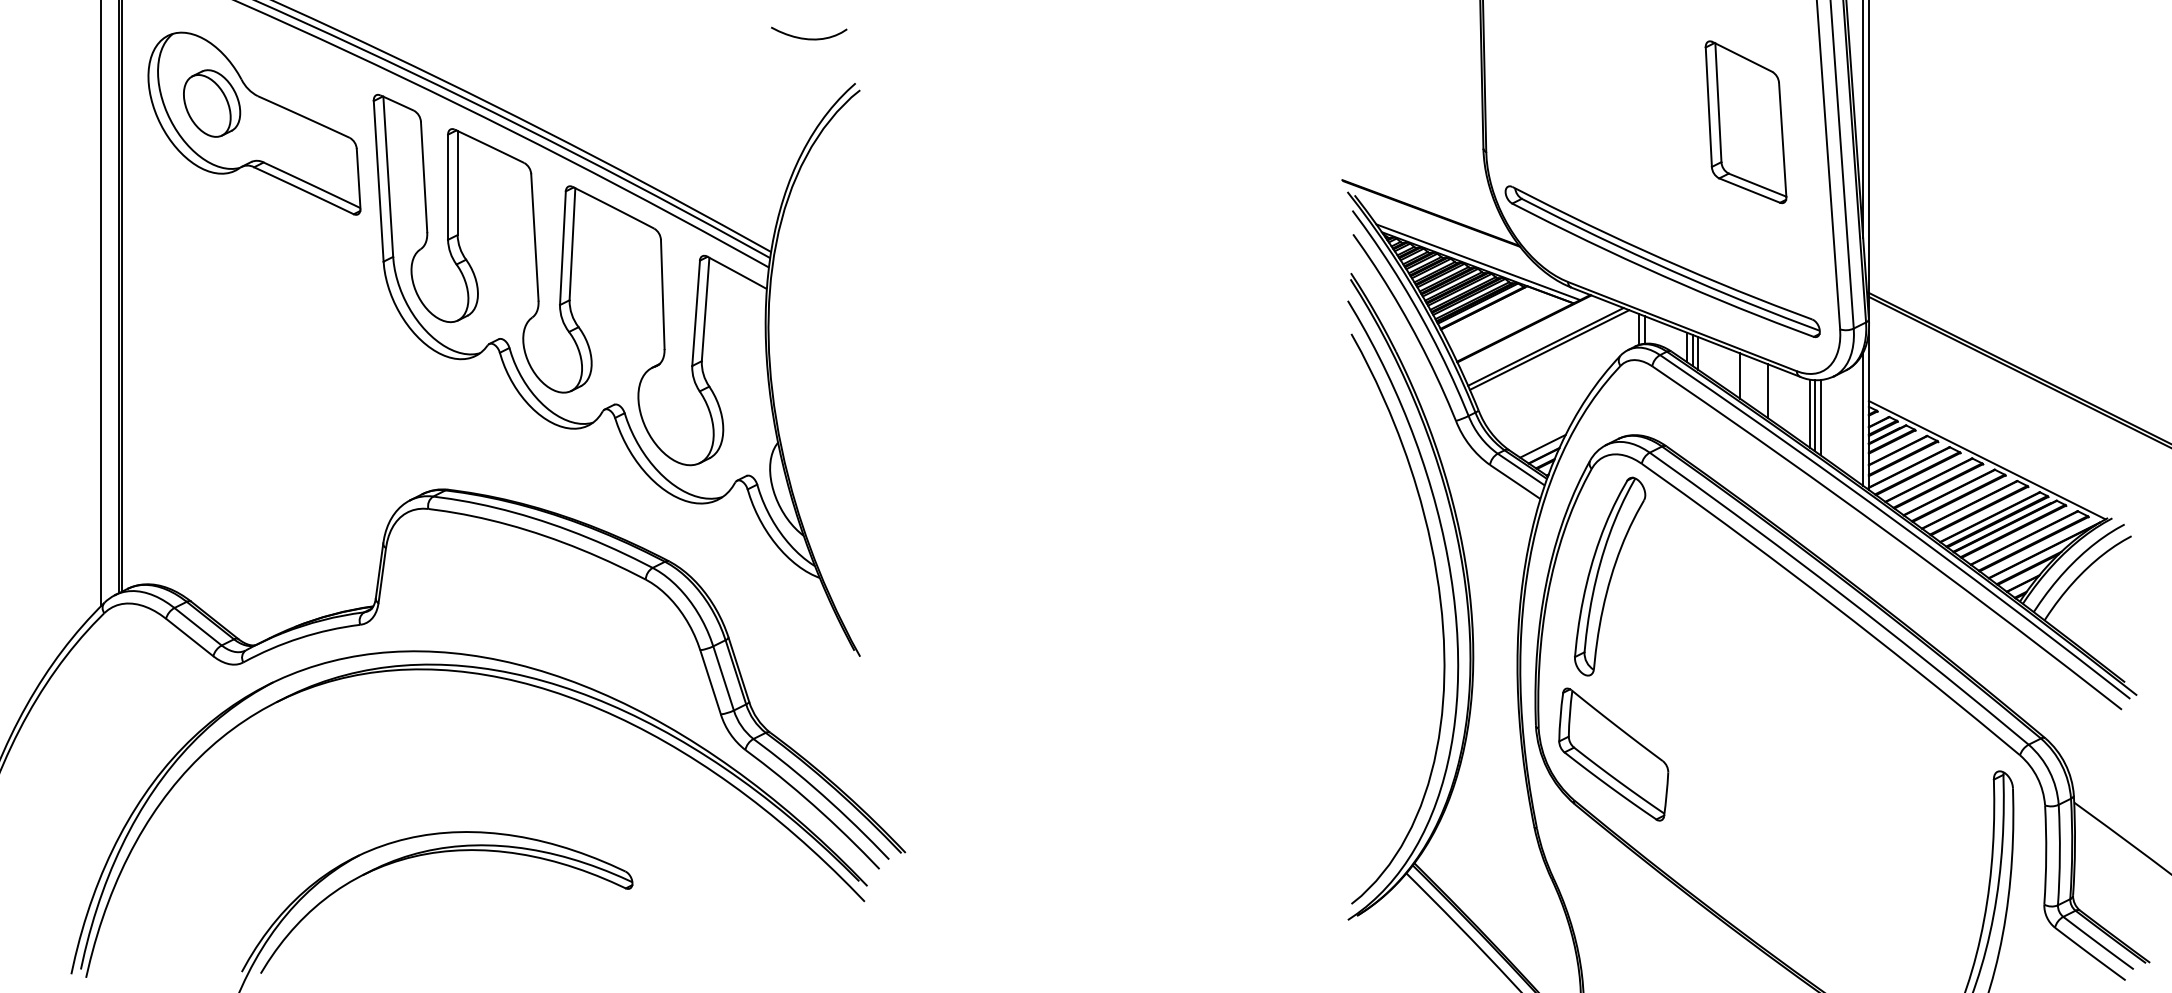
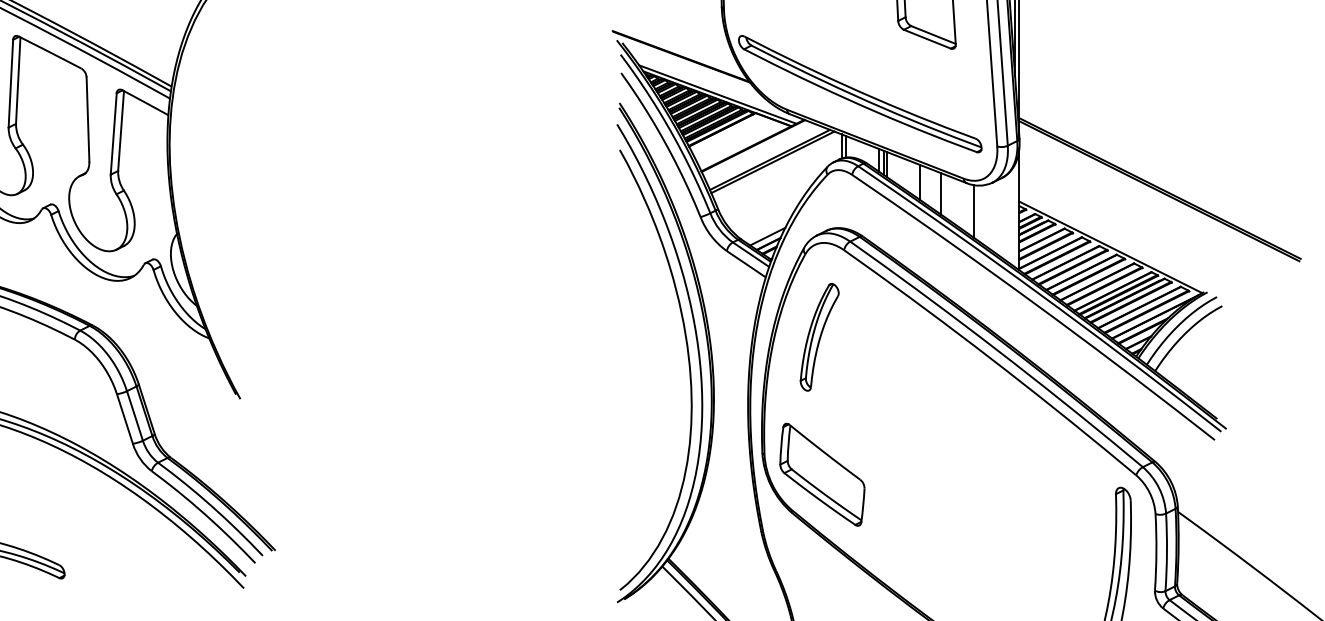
line: (1814, 415) -> (977, 212), removed
line: (1820, 417) -> (982, 214), removed
line: (1863, 418) -> (1015, 215), removed
part: (1610, 576) -> (819, 337), size x0.7

